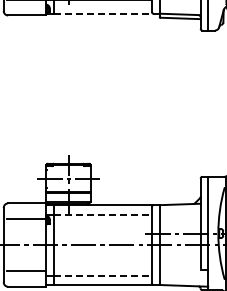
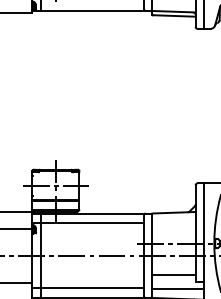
line: (107, 13) -> (97, 10), dashed -> solid
line: (103, 214) -> (92, 223), dashed -> solid
line: (178, 263) -> (172, 275), added
line: (103, 275) -> (92, 287), dashed -> solid
line: (183, 276) -> (177, 288), added

